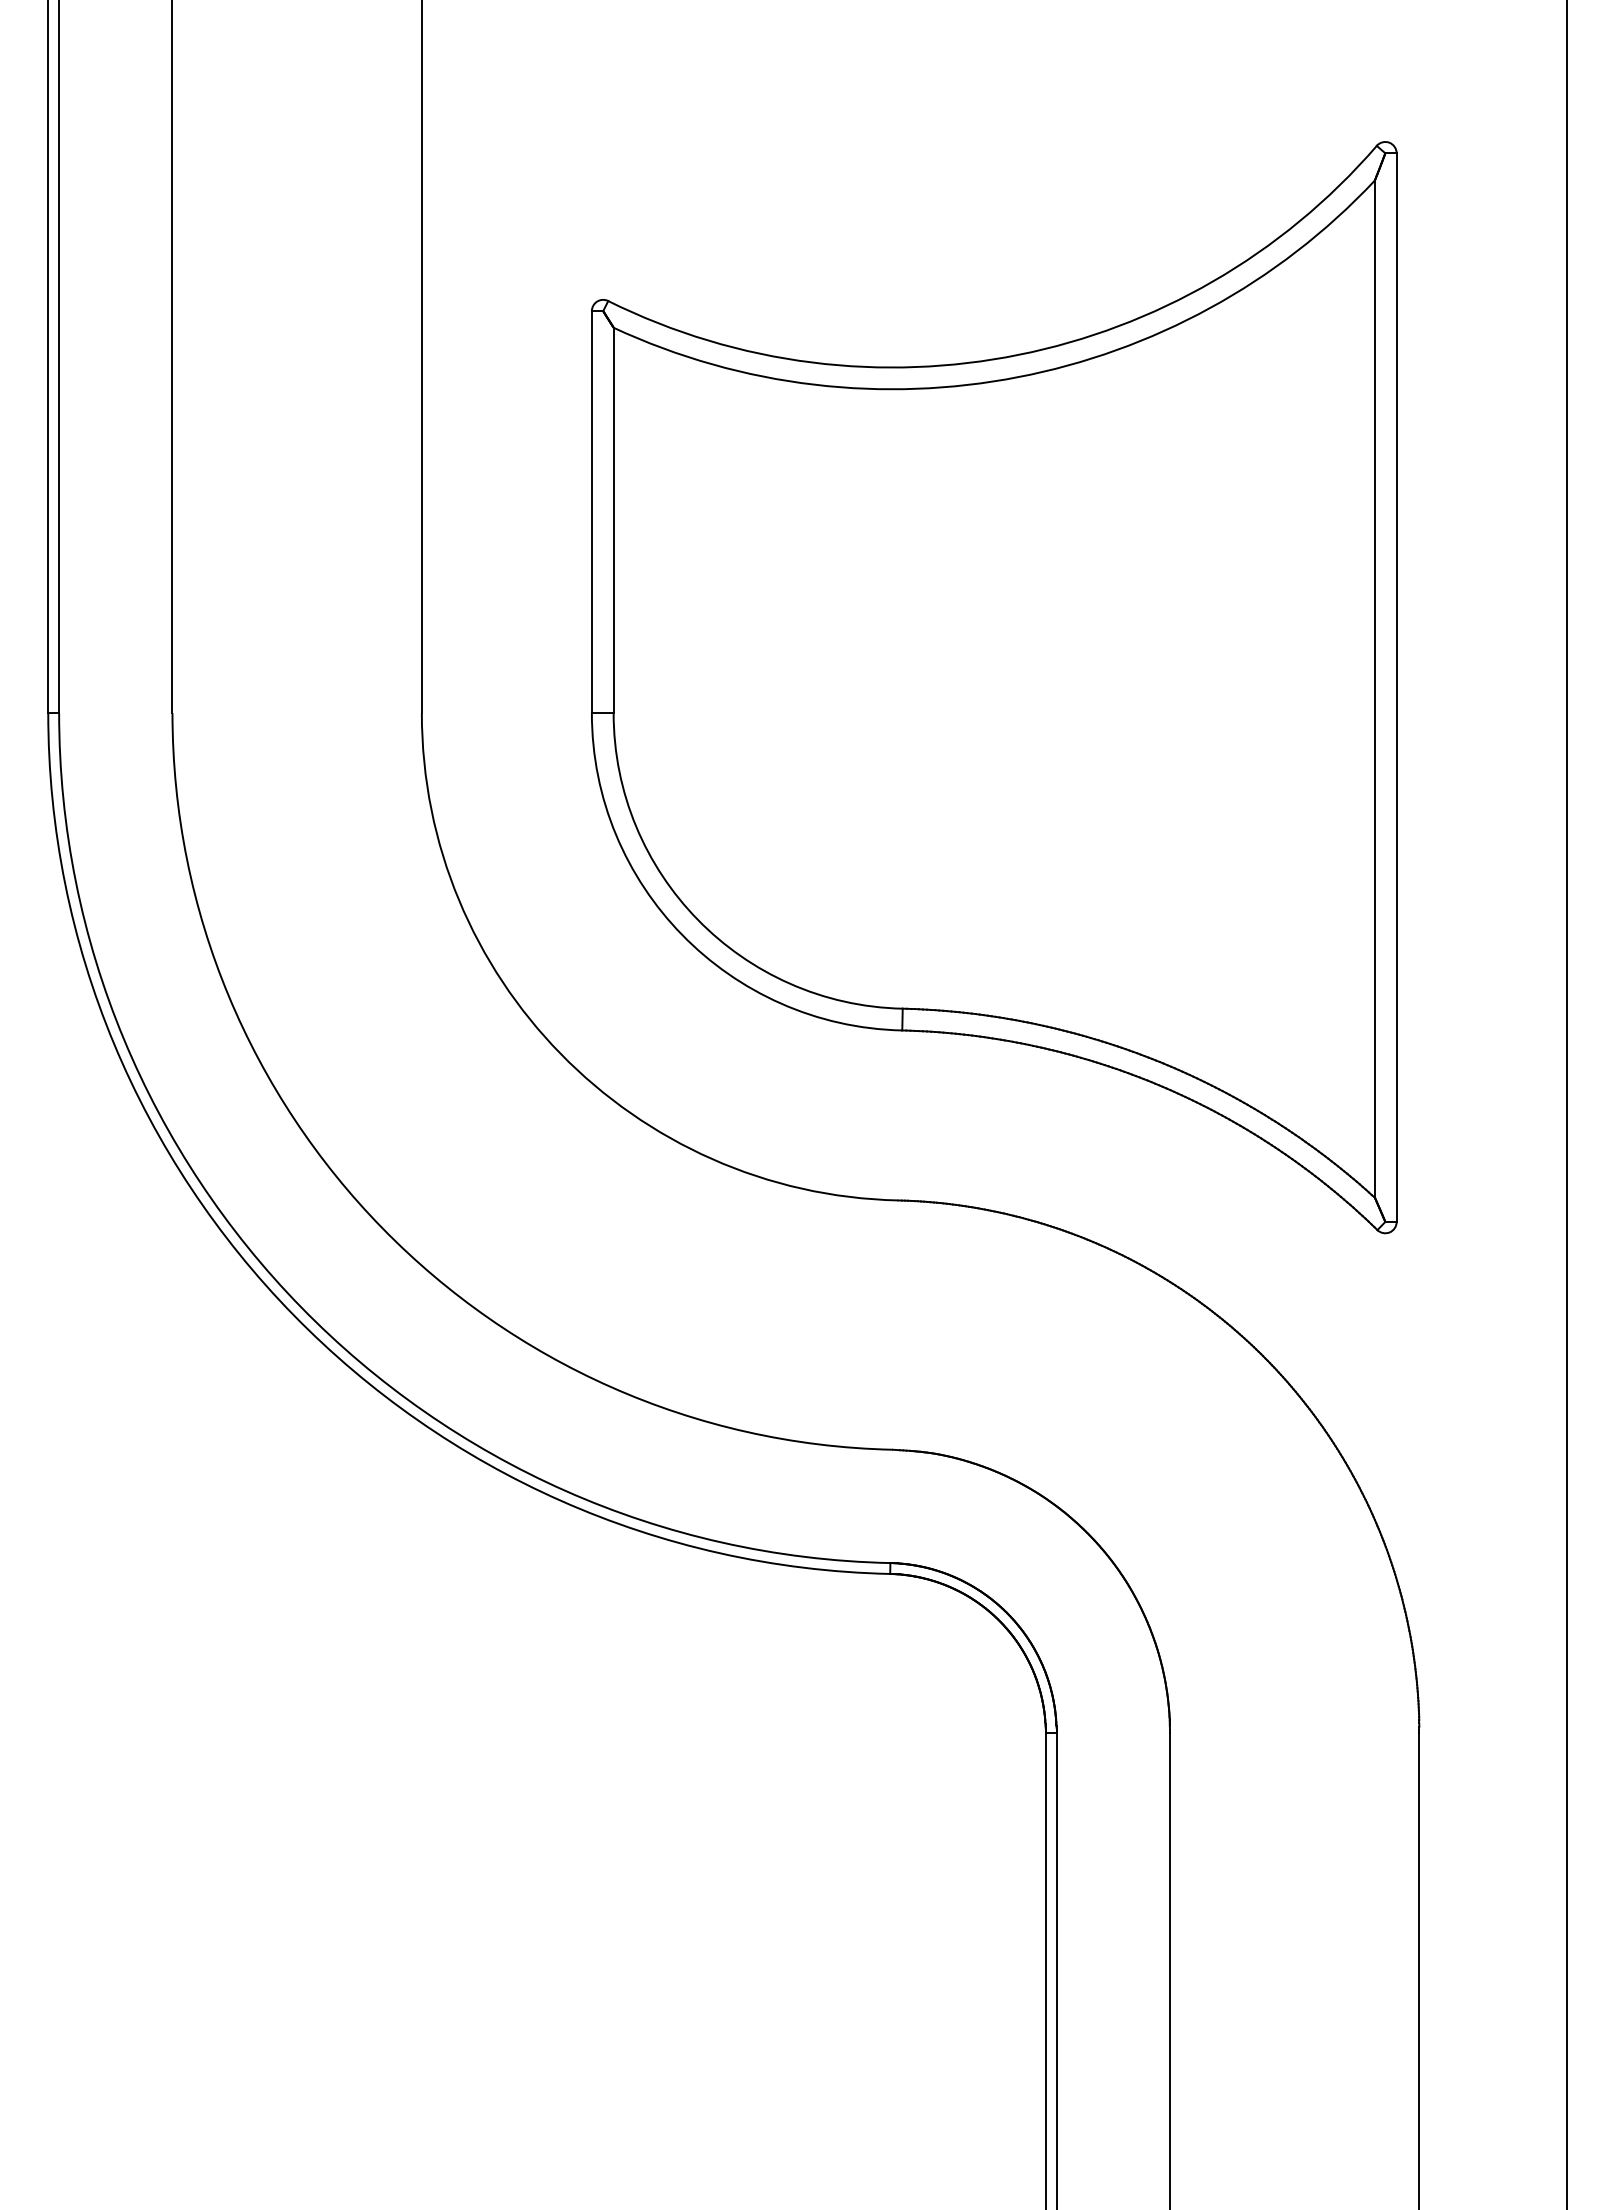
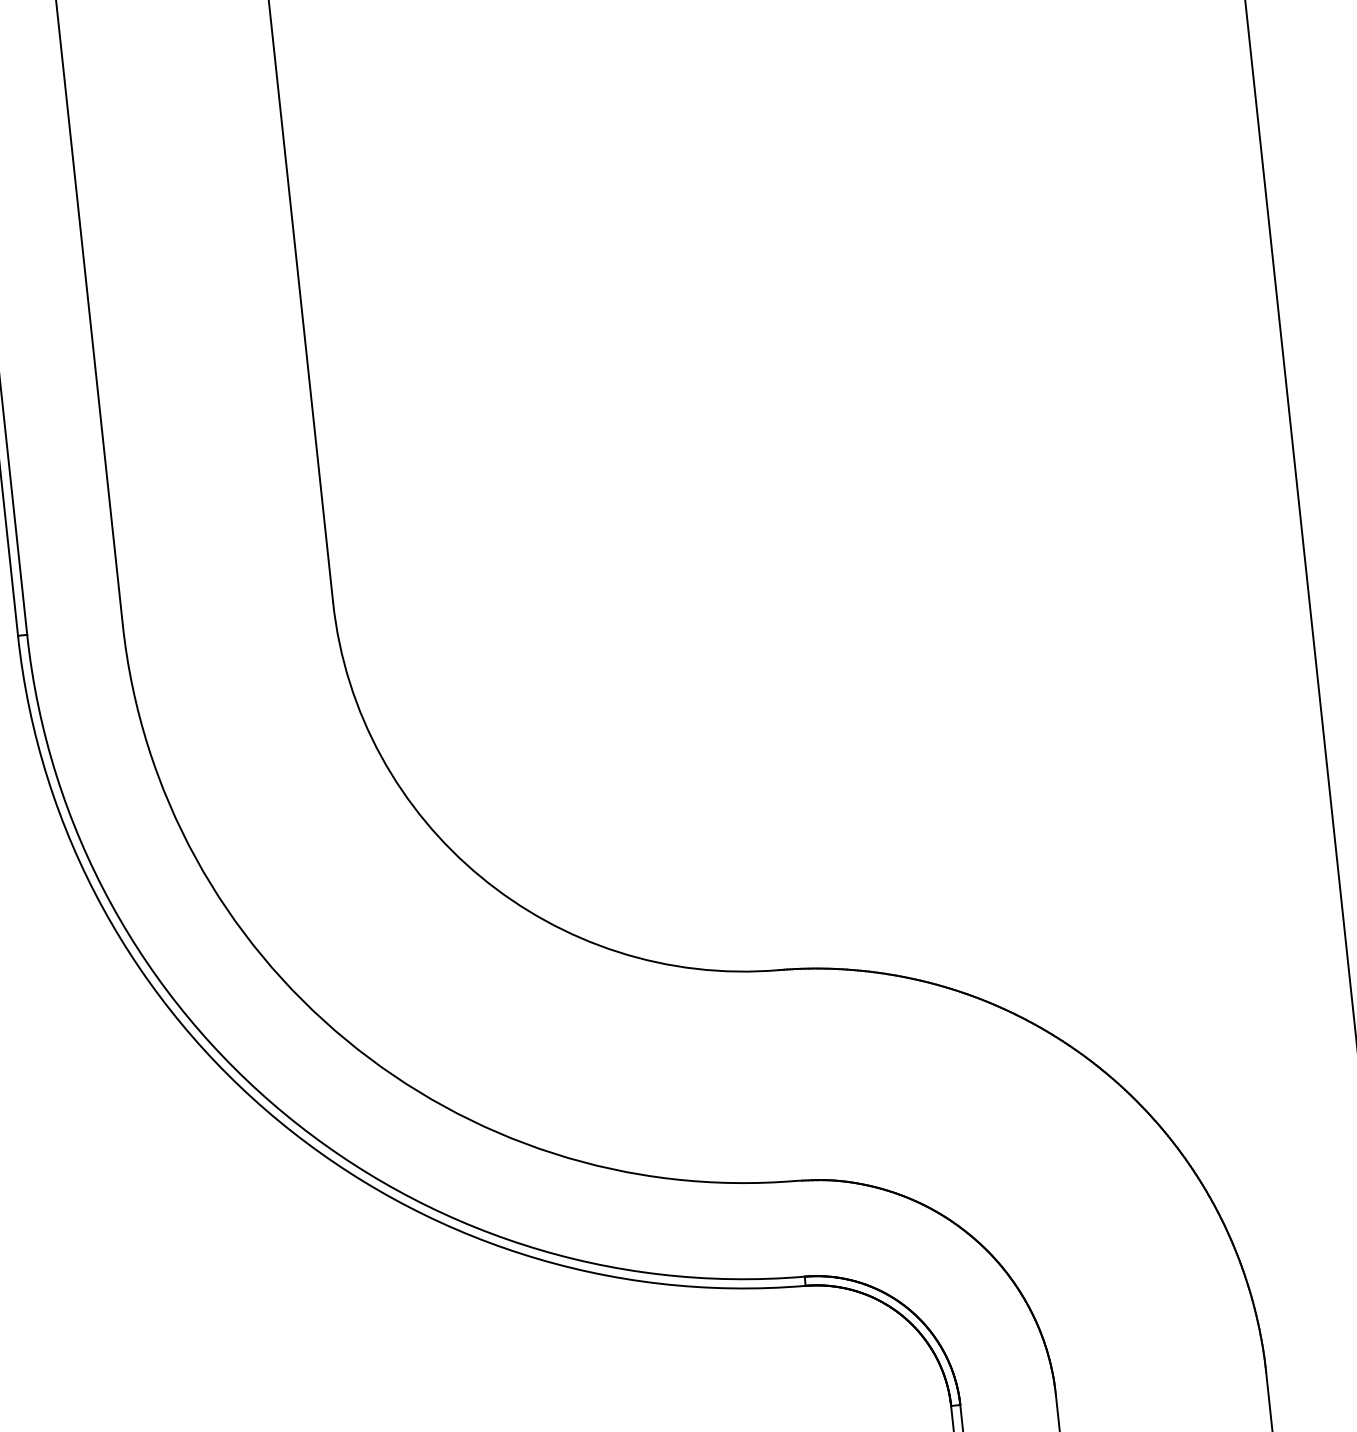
part: (994, 687) -> (813, 528), removed

